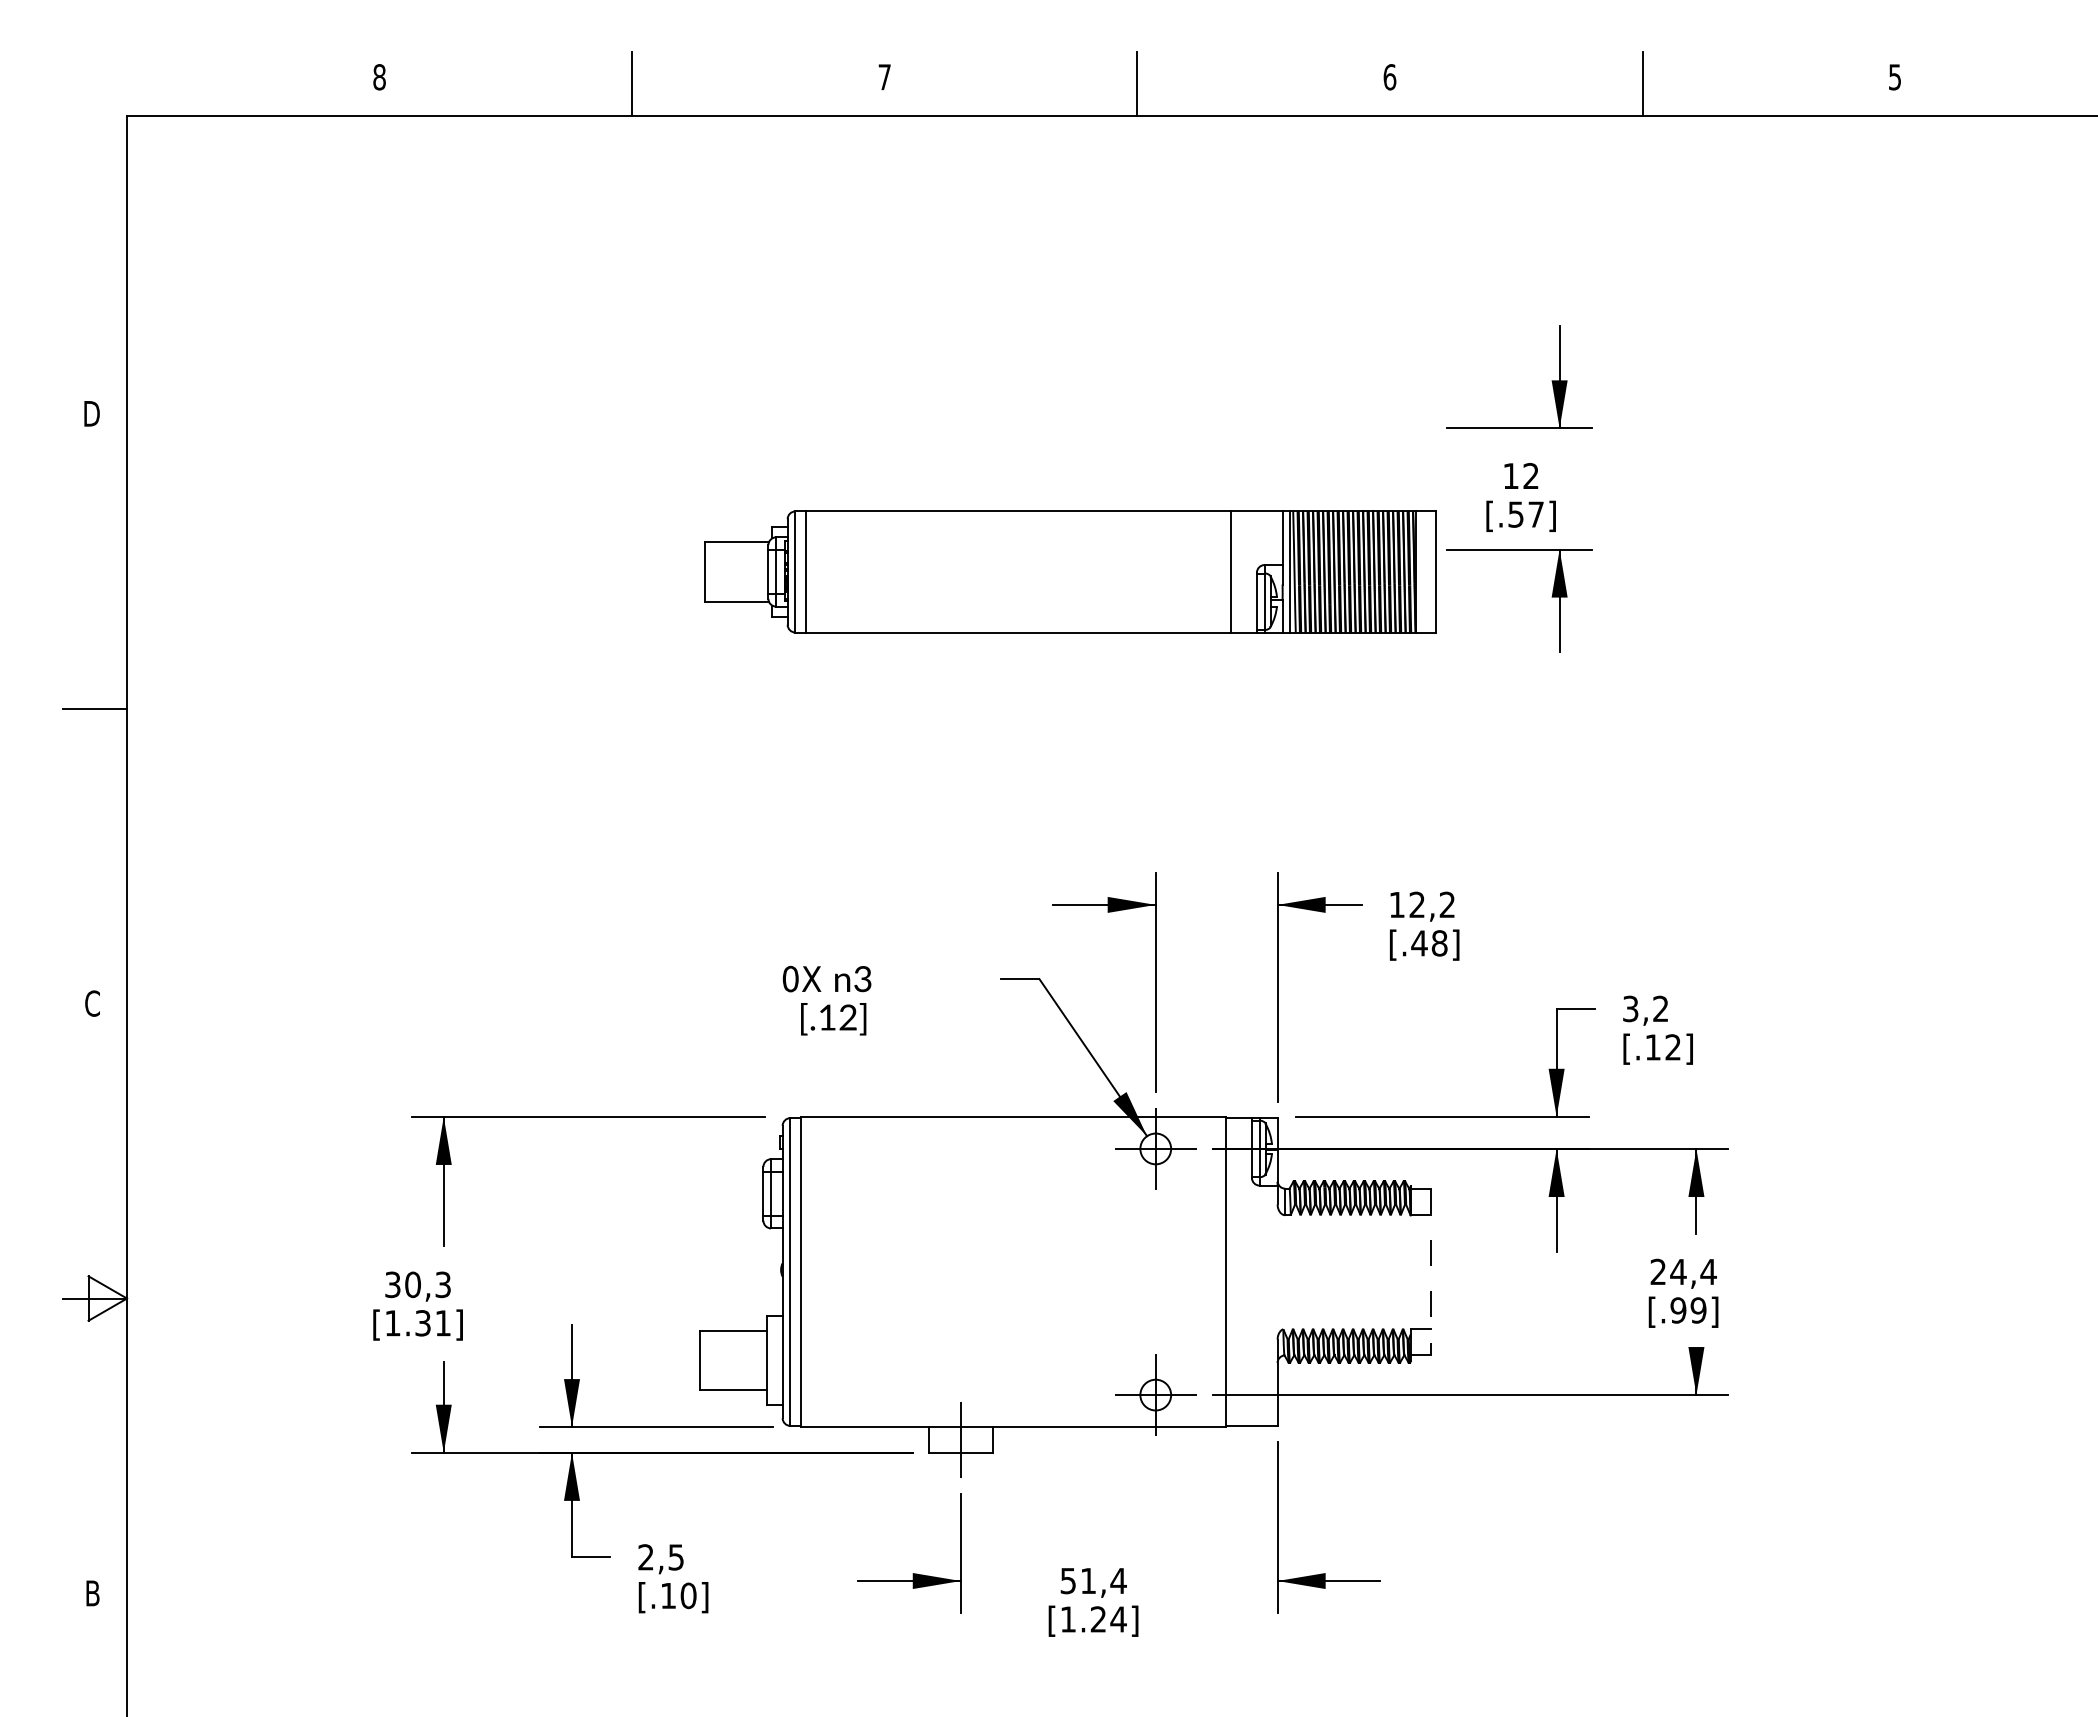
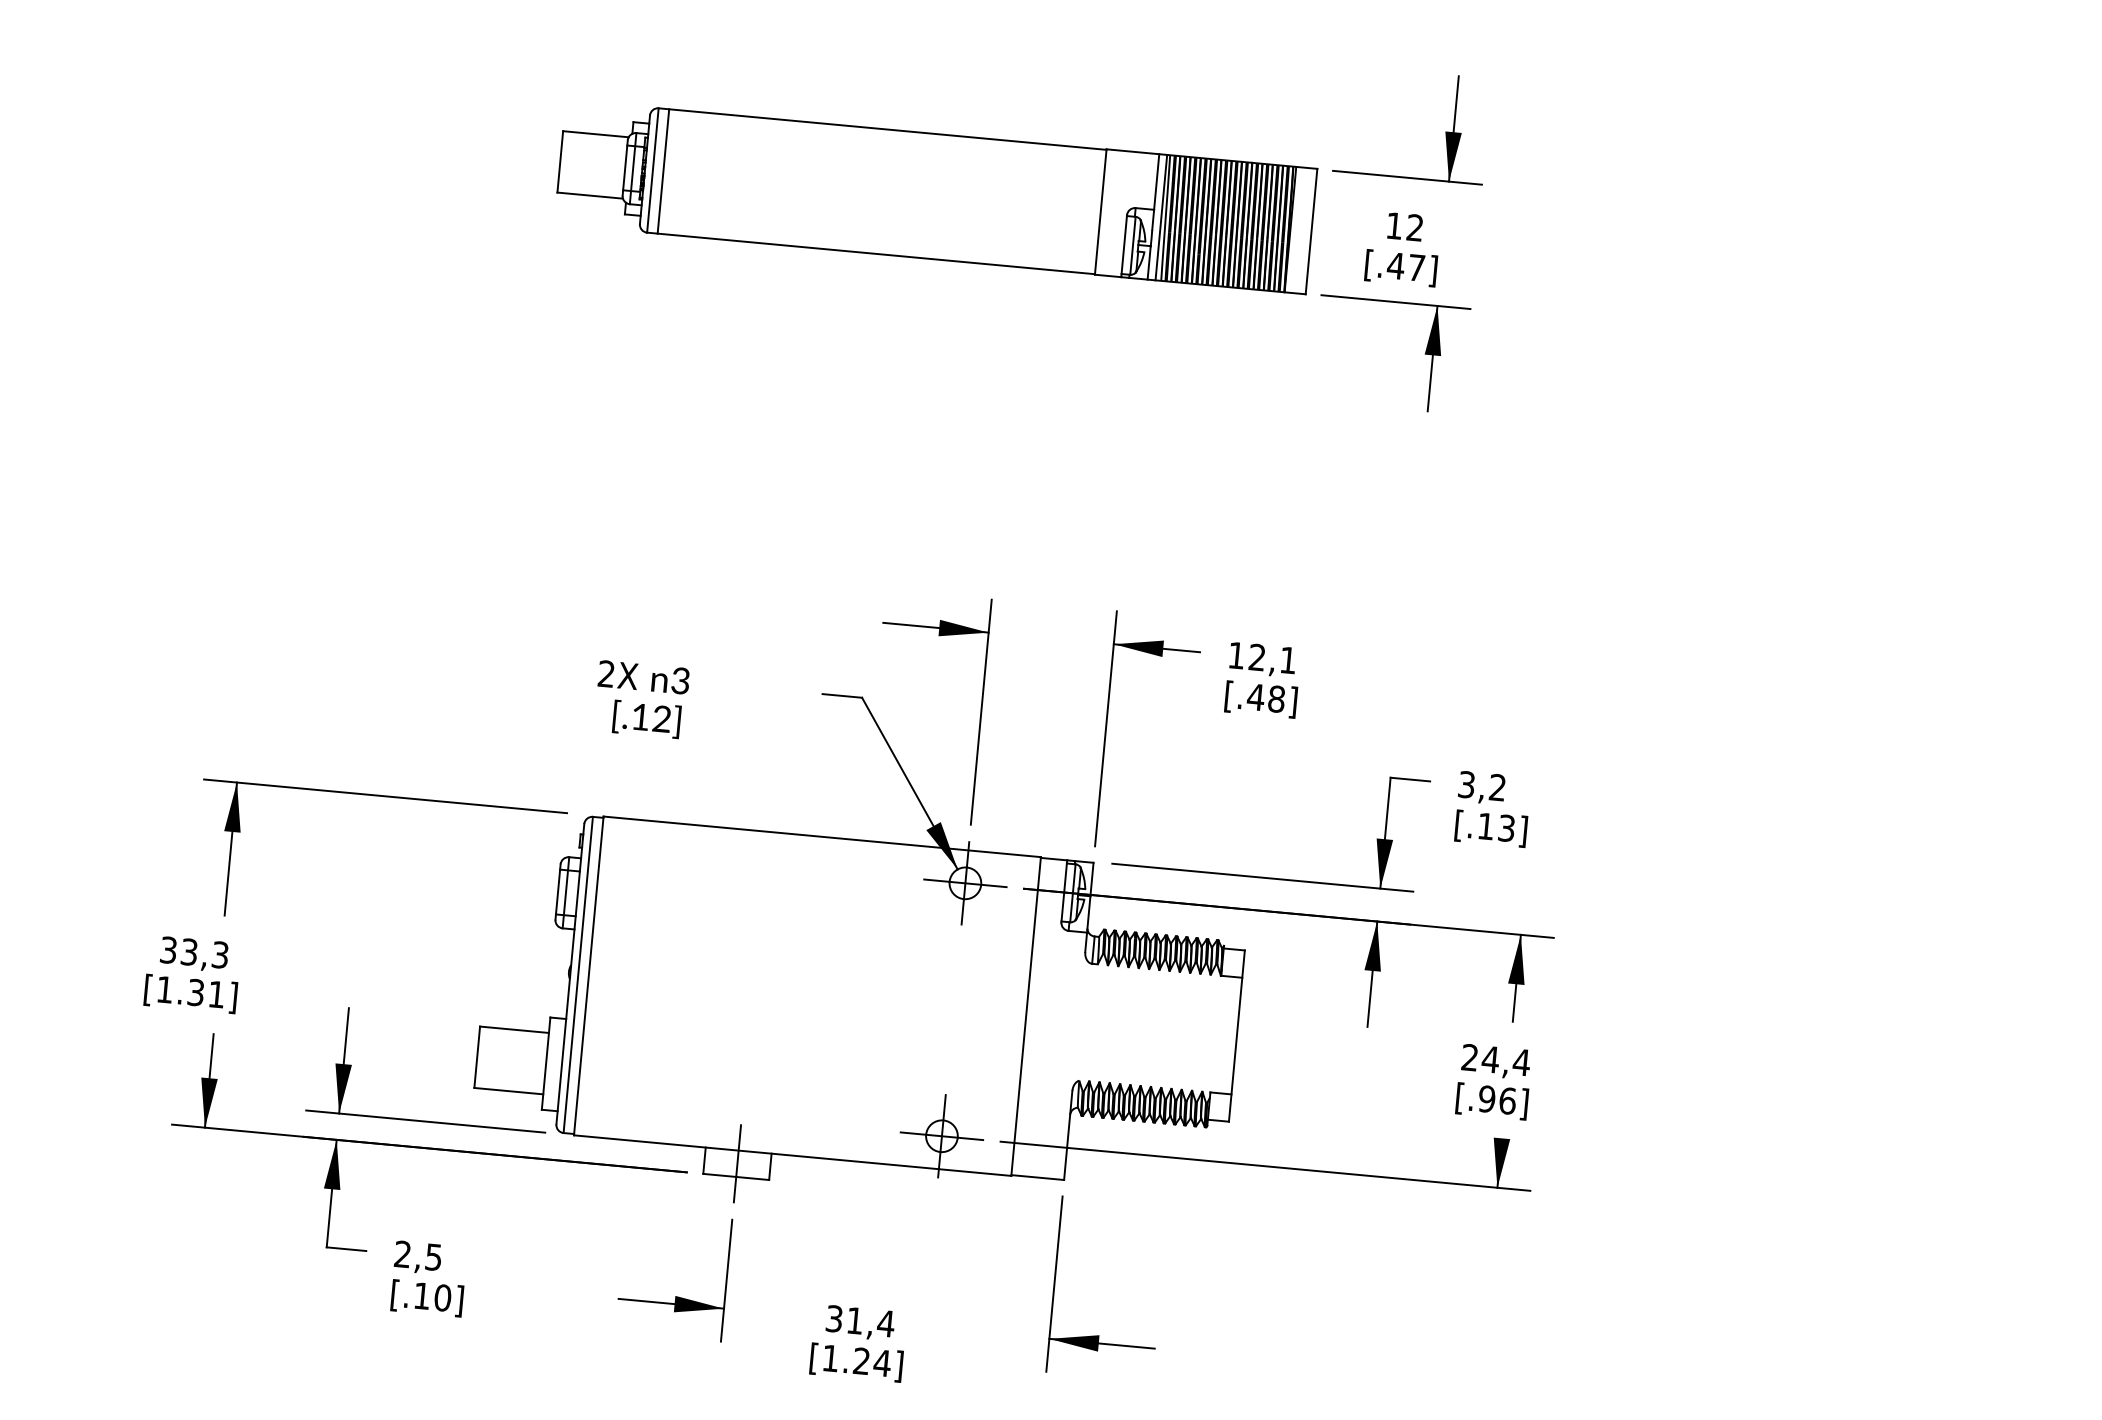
text: (1515, 514) -> (1395, 265), [.57] -> [.47]
part: (1070, 571) -> (935, 196), moved
text: (1446, 904) -> (1287, 659), 12,2 -> 12,1
text: (790, 978) -> (606, 673), 0X -> 2X
text: (1672, 1047) -> (1505, 828), [.12] -> [.13]
line: (1431, 1272) -> (1236, 1036), dashed -> solid
text: (412, 1284) -> (188, 951), 30,3 -> 33,3
text: (1698, 1310) -> (1507, 1101), [.99] -> [.96]
text: (1068, 1580) -> (834, 1318), 51,4 -> 31,4

